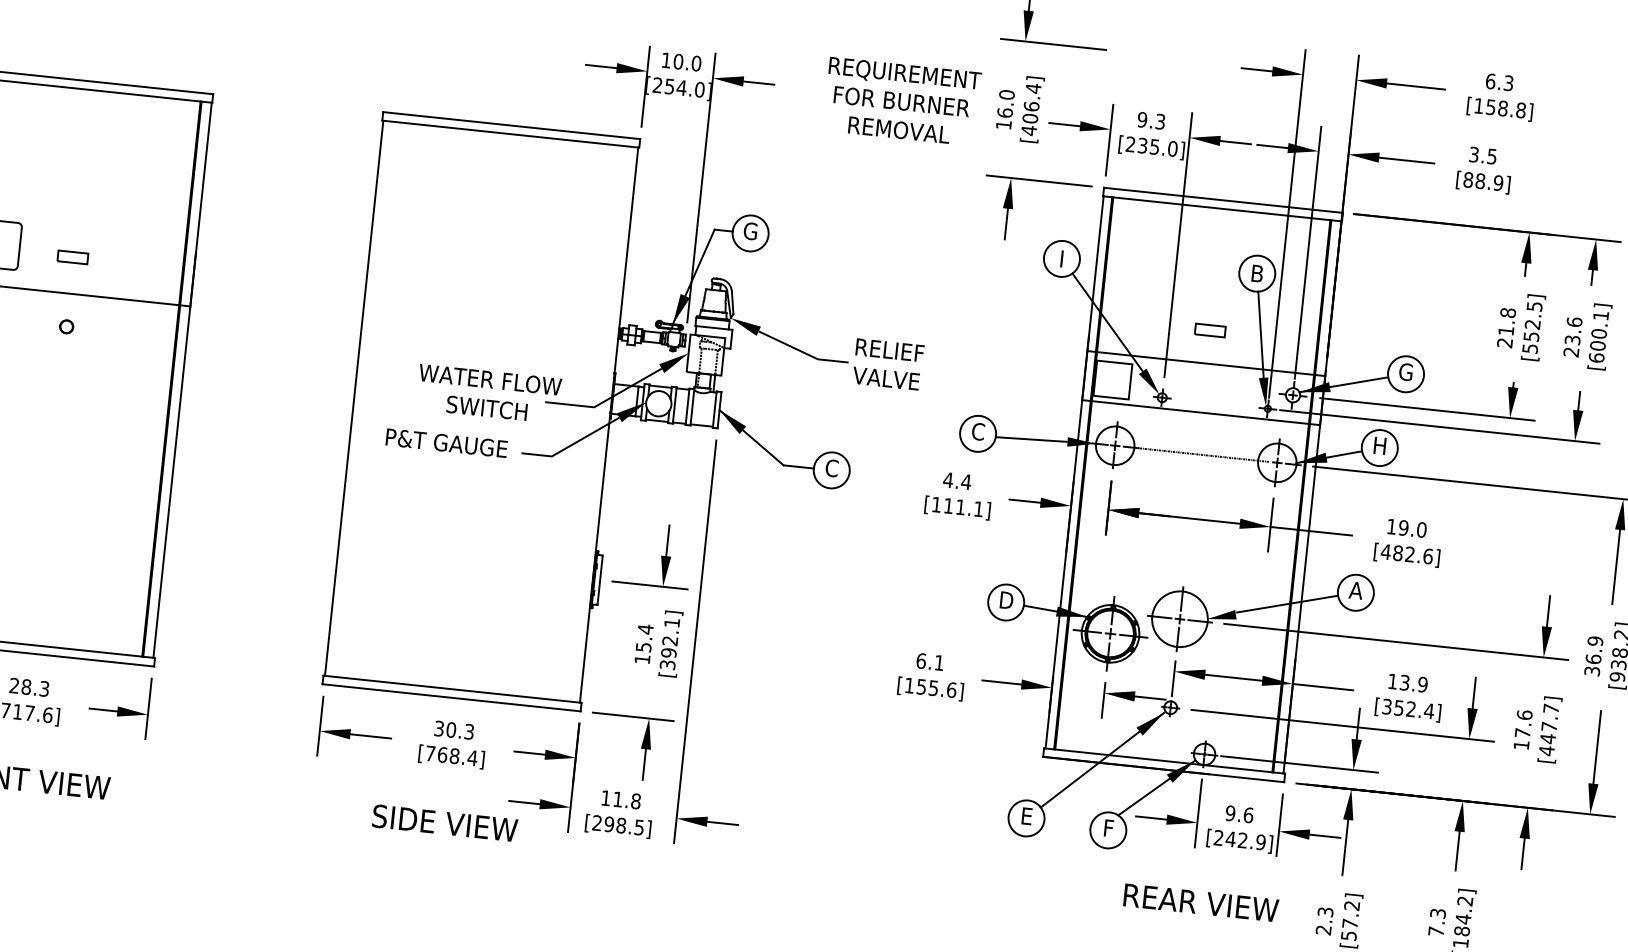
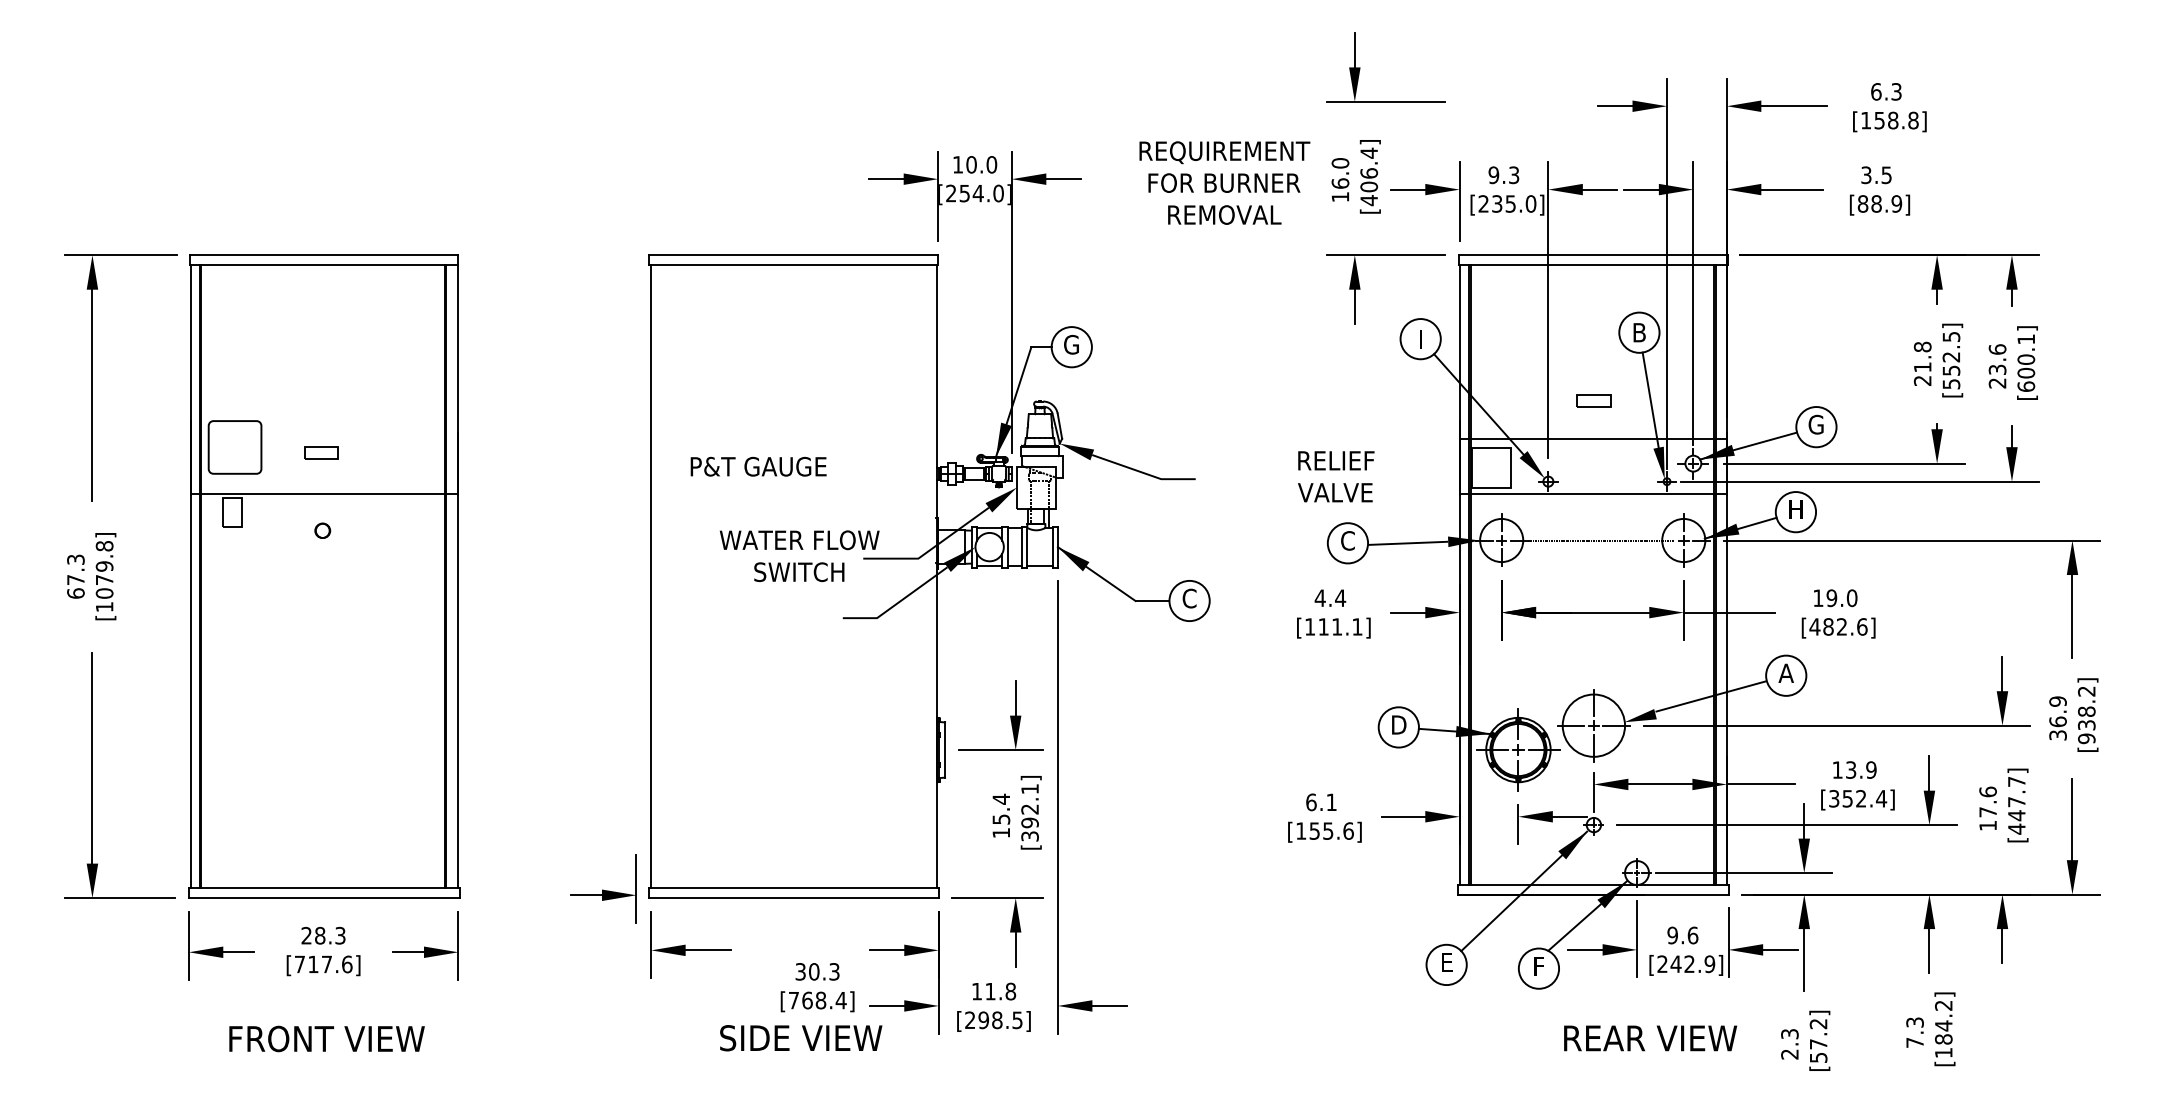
text: (888, 364) -> (1336, 476), moved
text: (446, 442) -> (758, 466), moved
part: (283, 671) -> (603, 888), added
text: (452, 744) -> (817, 987), moved

